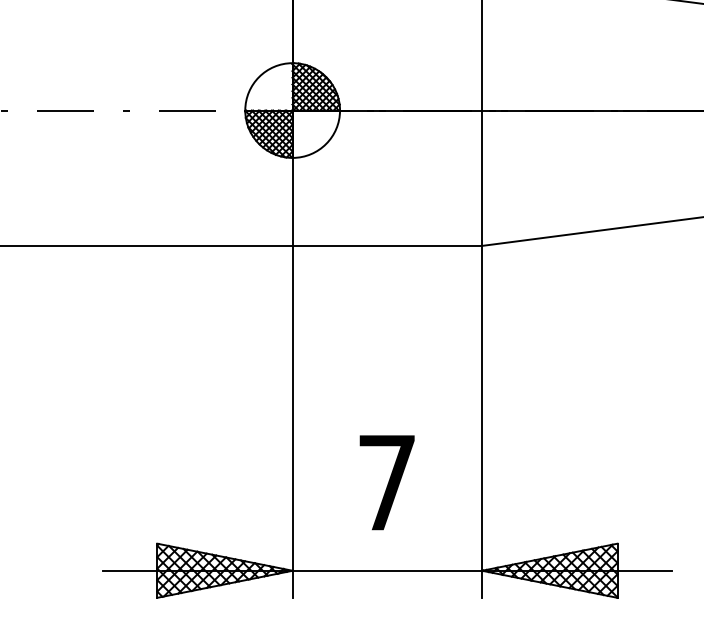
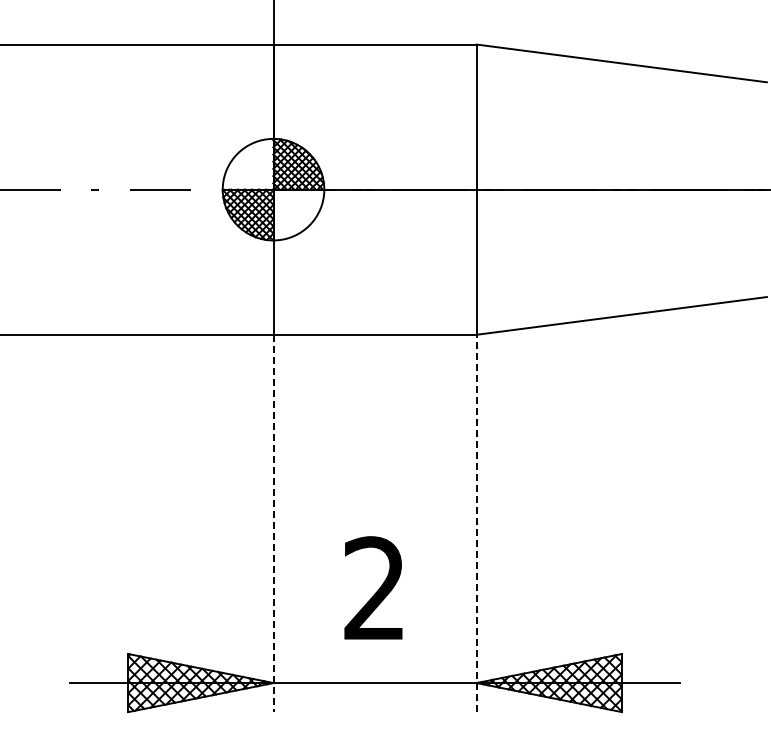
line: (292, 421) -> (273, 523), solid -> dashed
line: (481, 421) -> (476, 523), solid -> dashed
text: (386, 481) -> (374, 587), 7 -> 2

